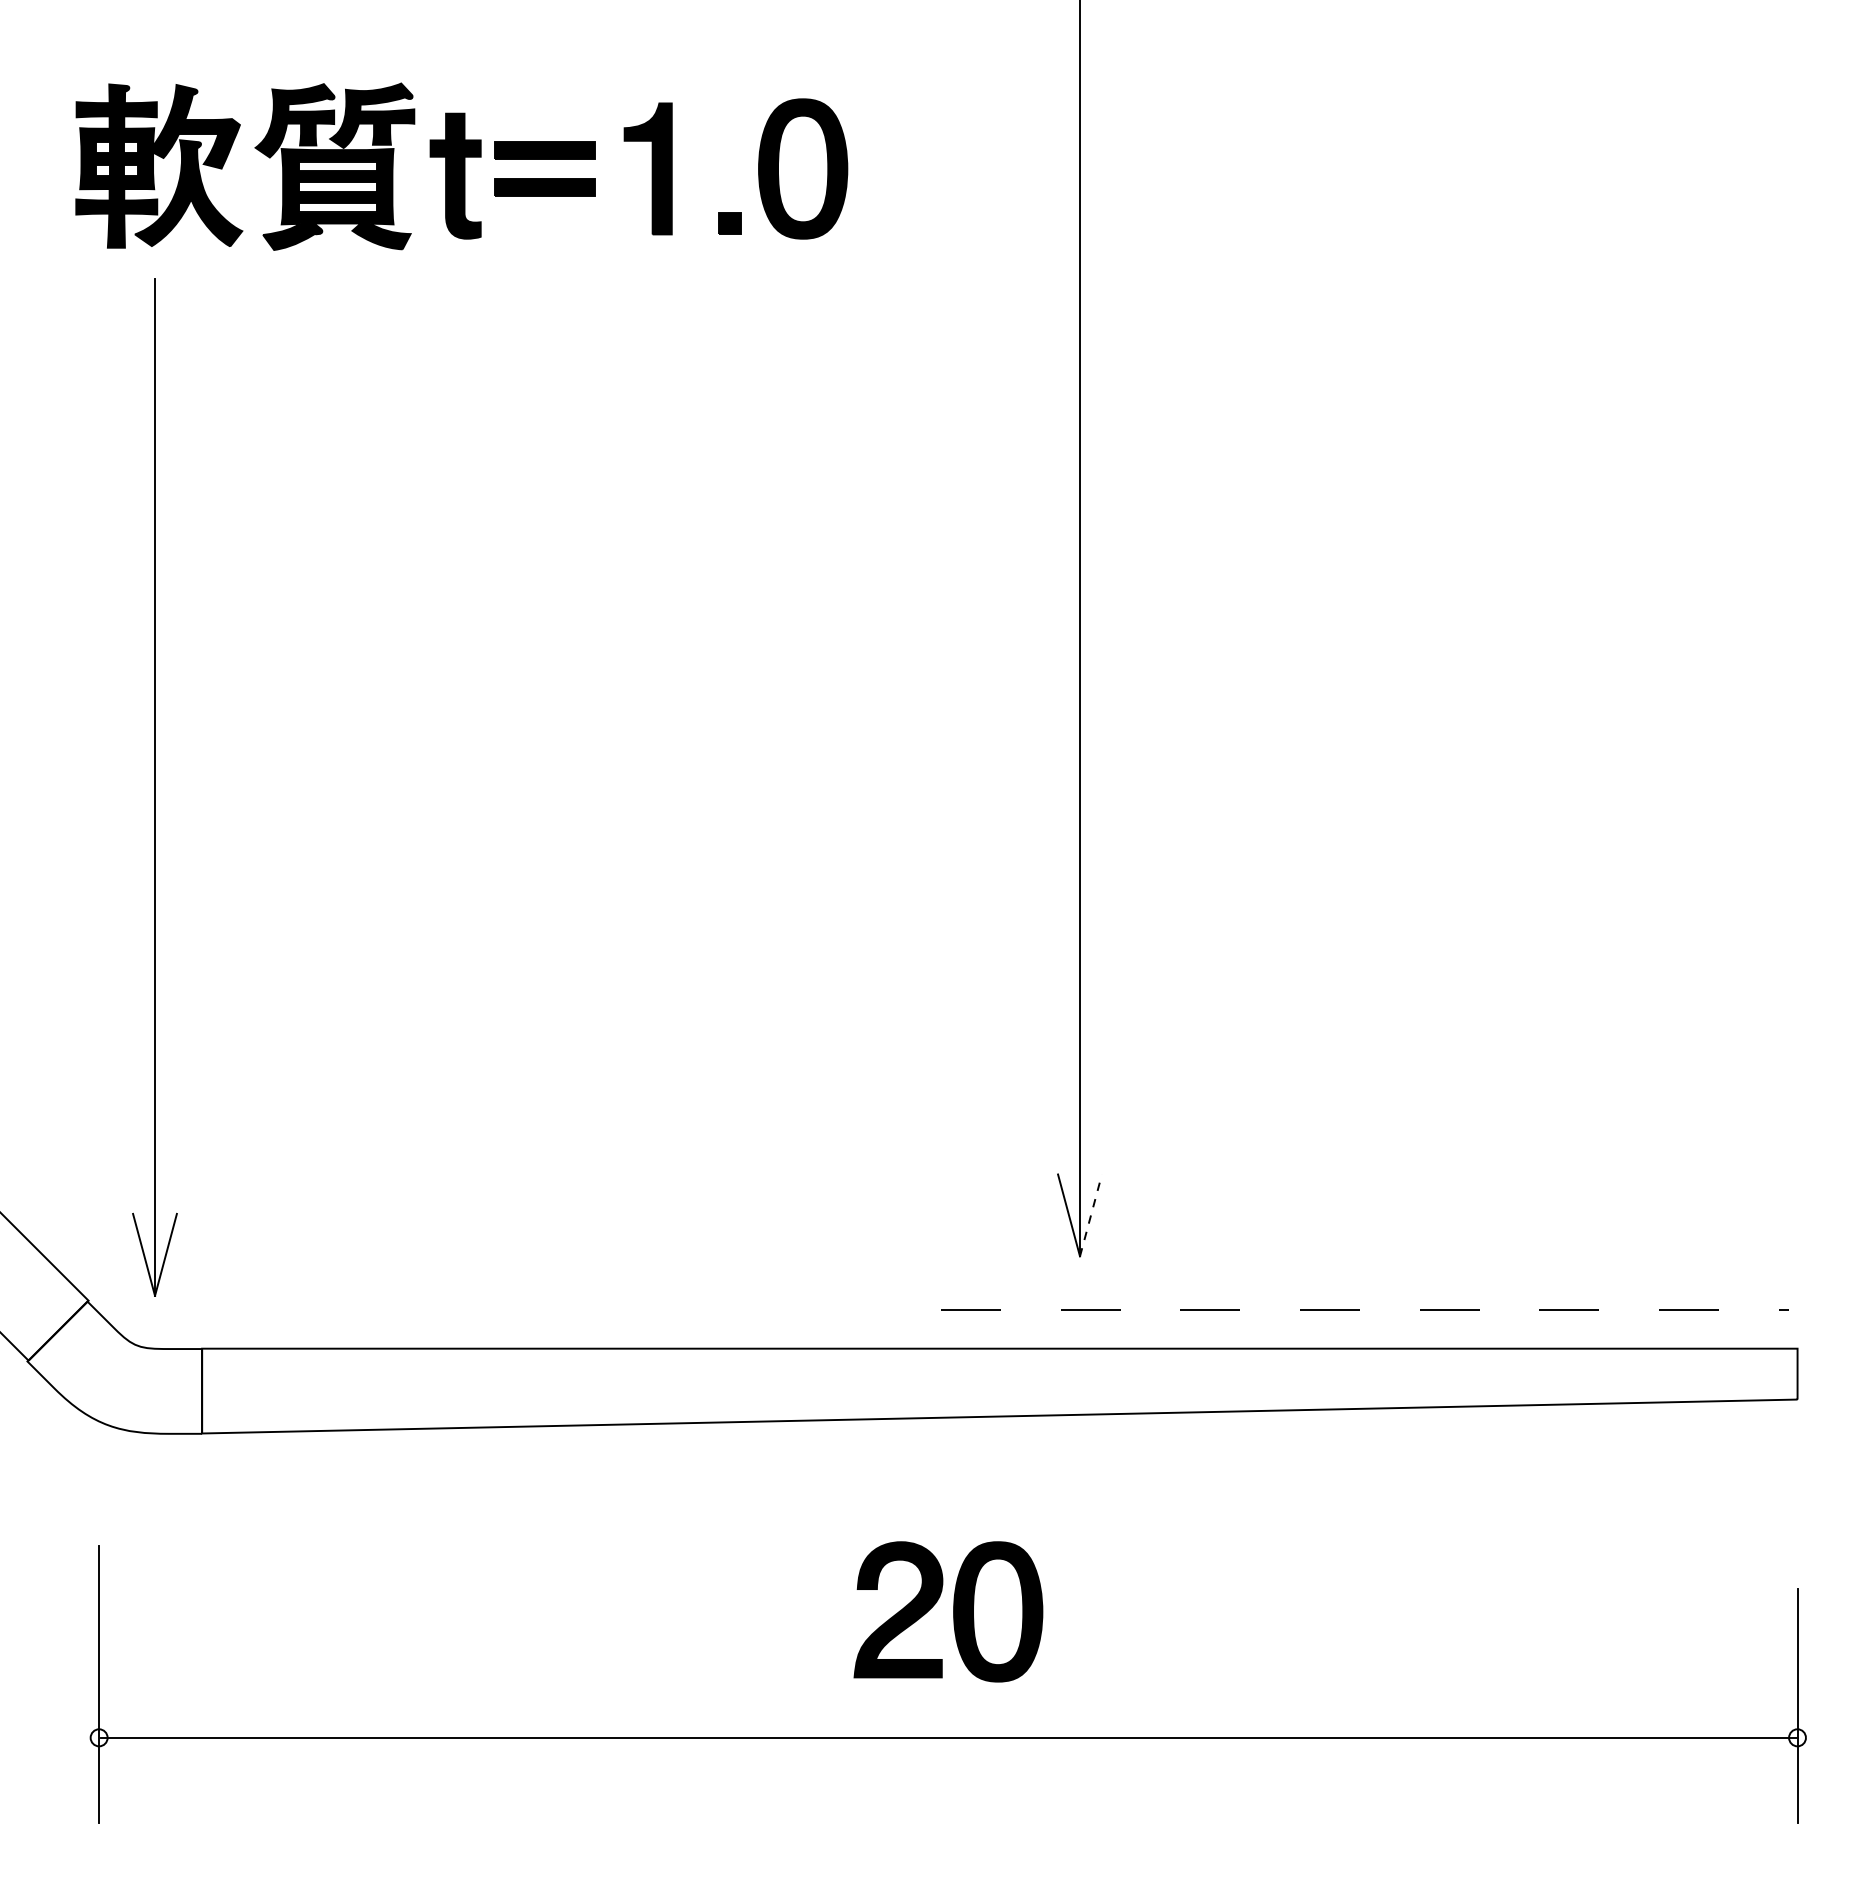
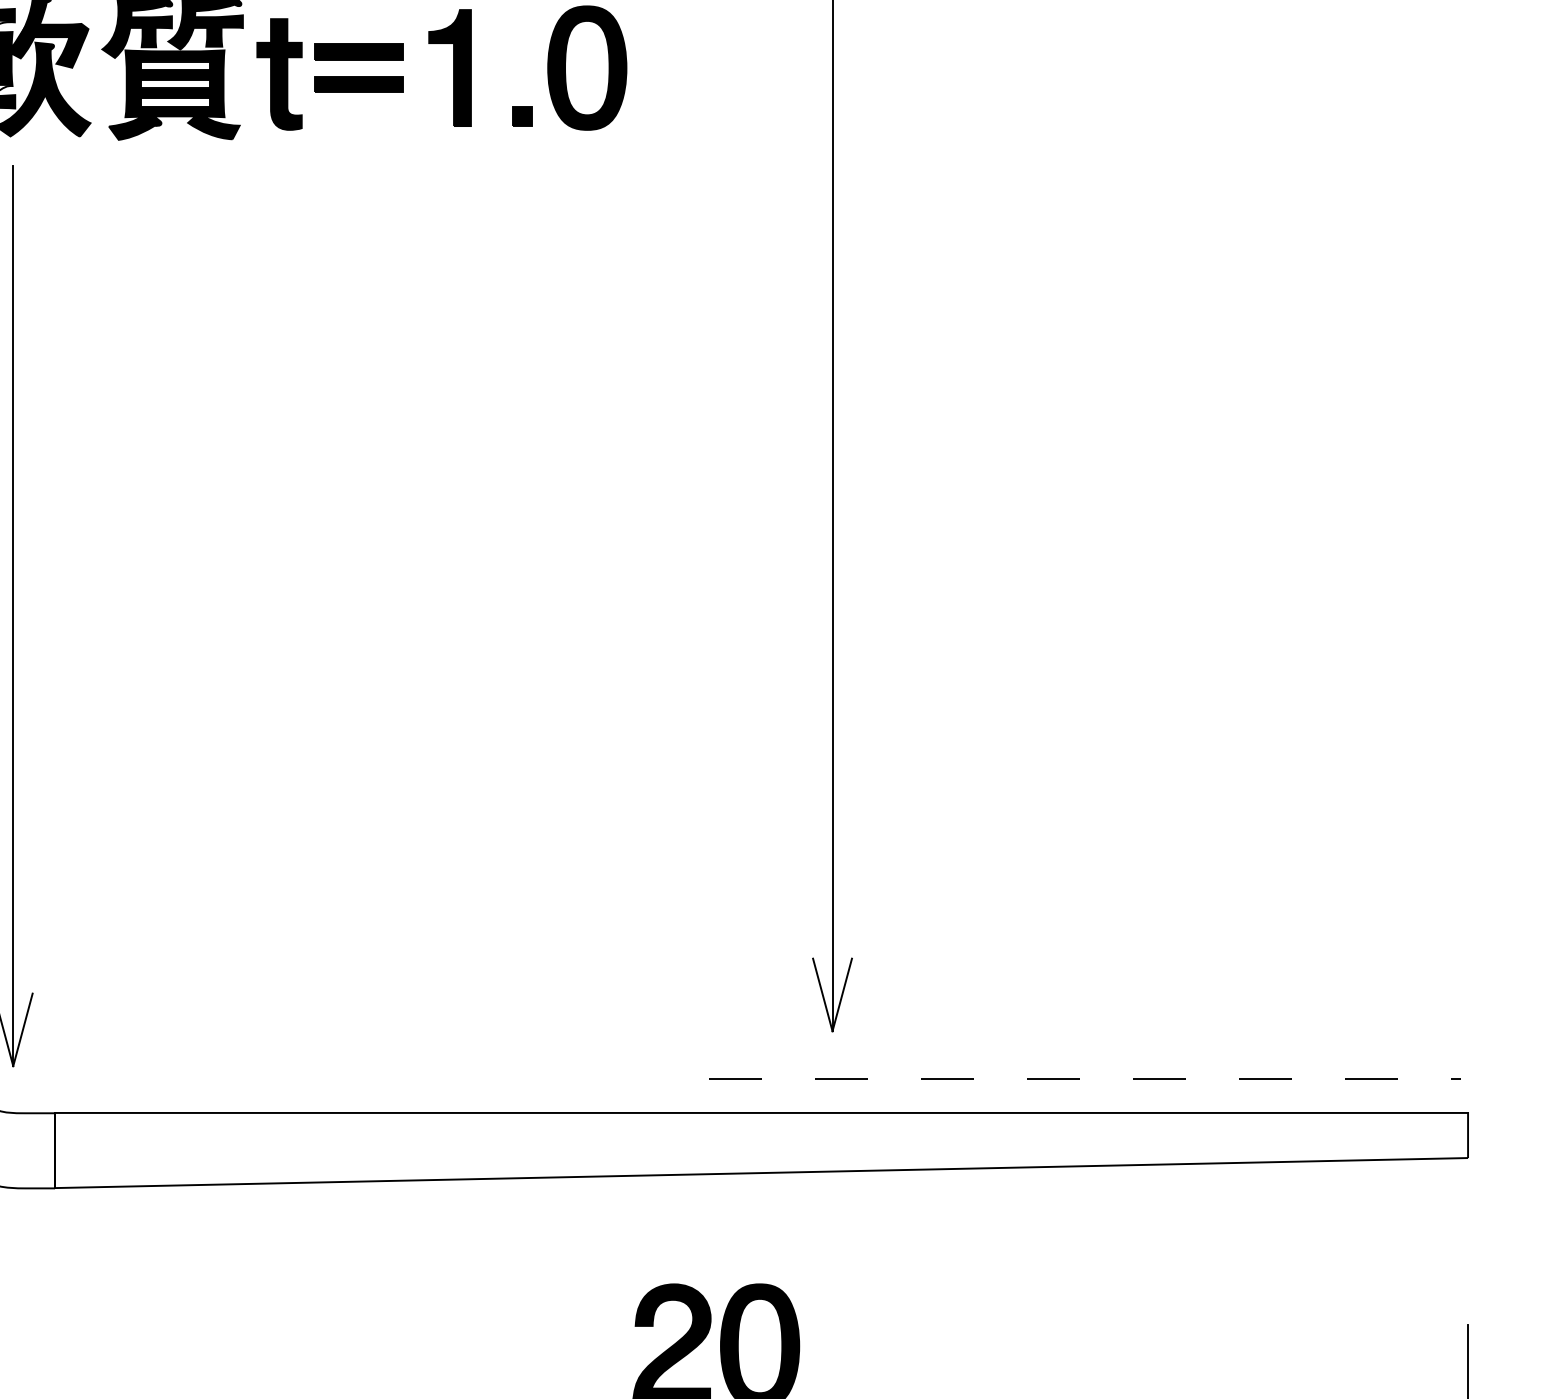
line: (1091, 1214) -> (842, 994), dashed -> solid

